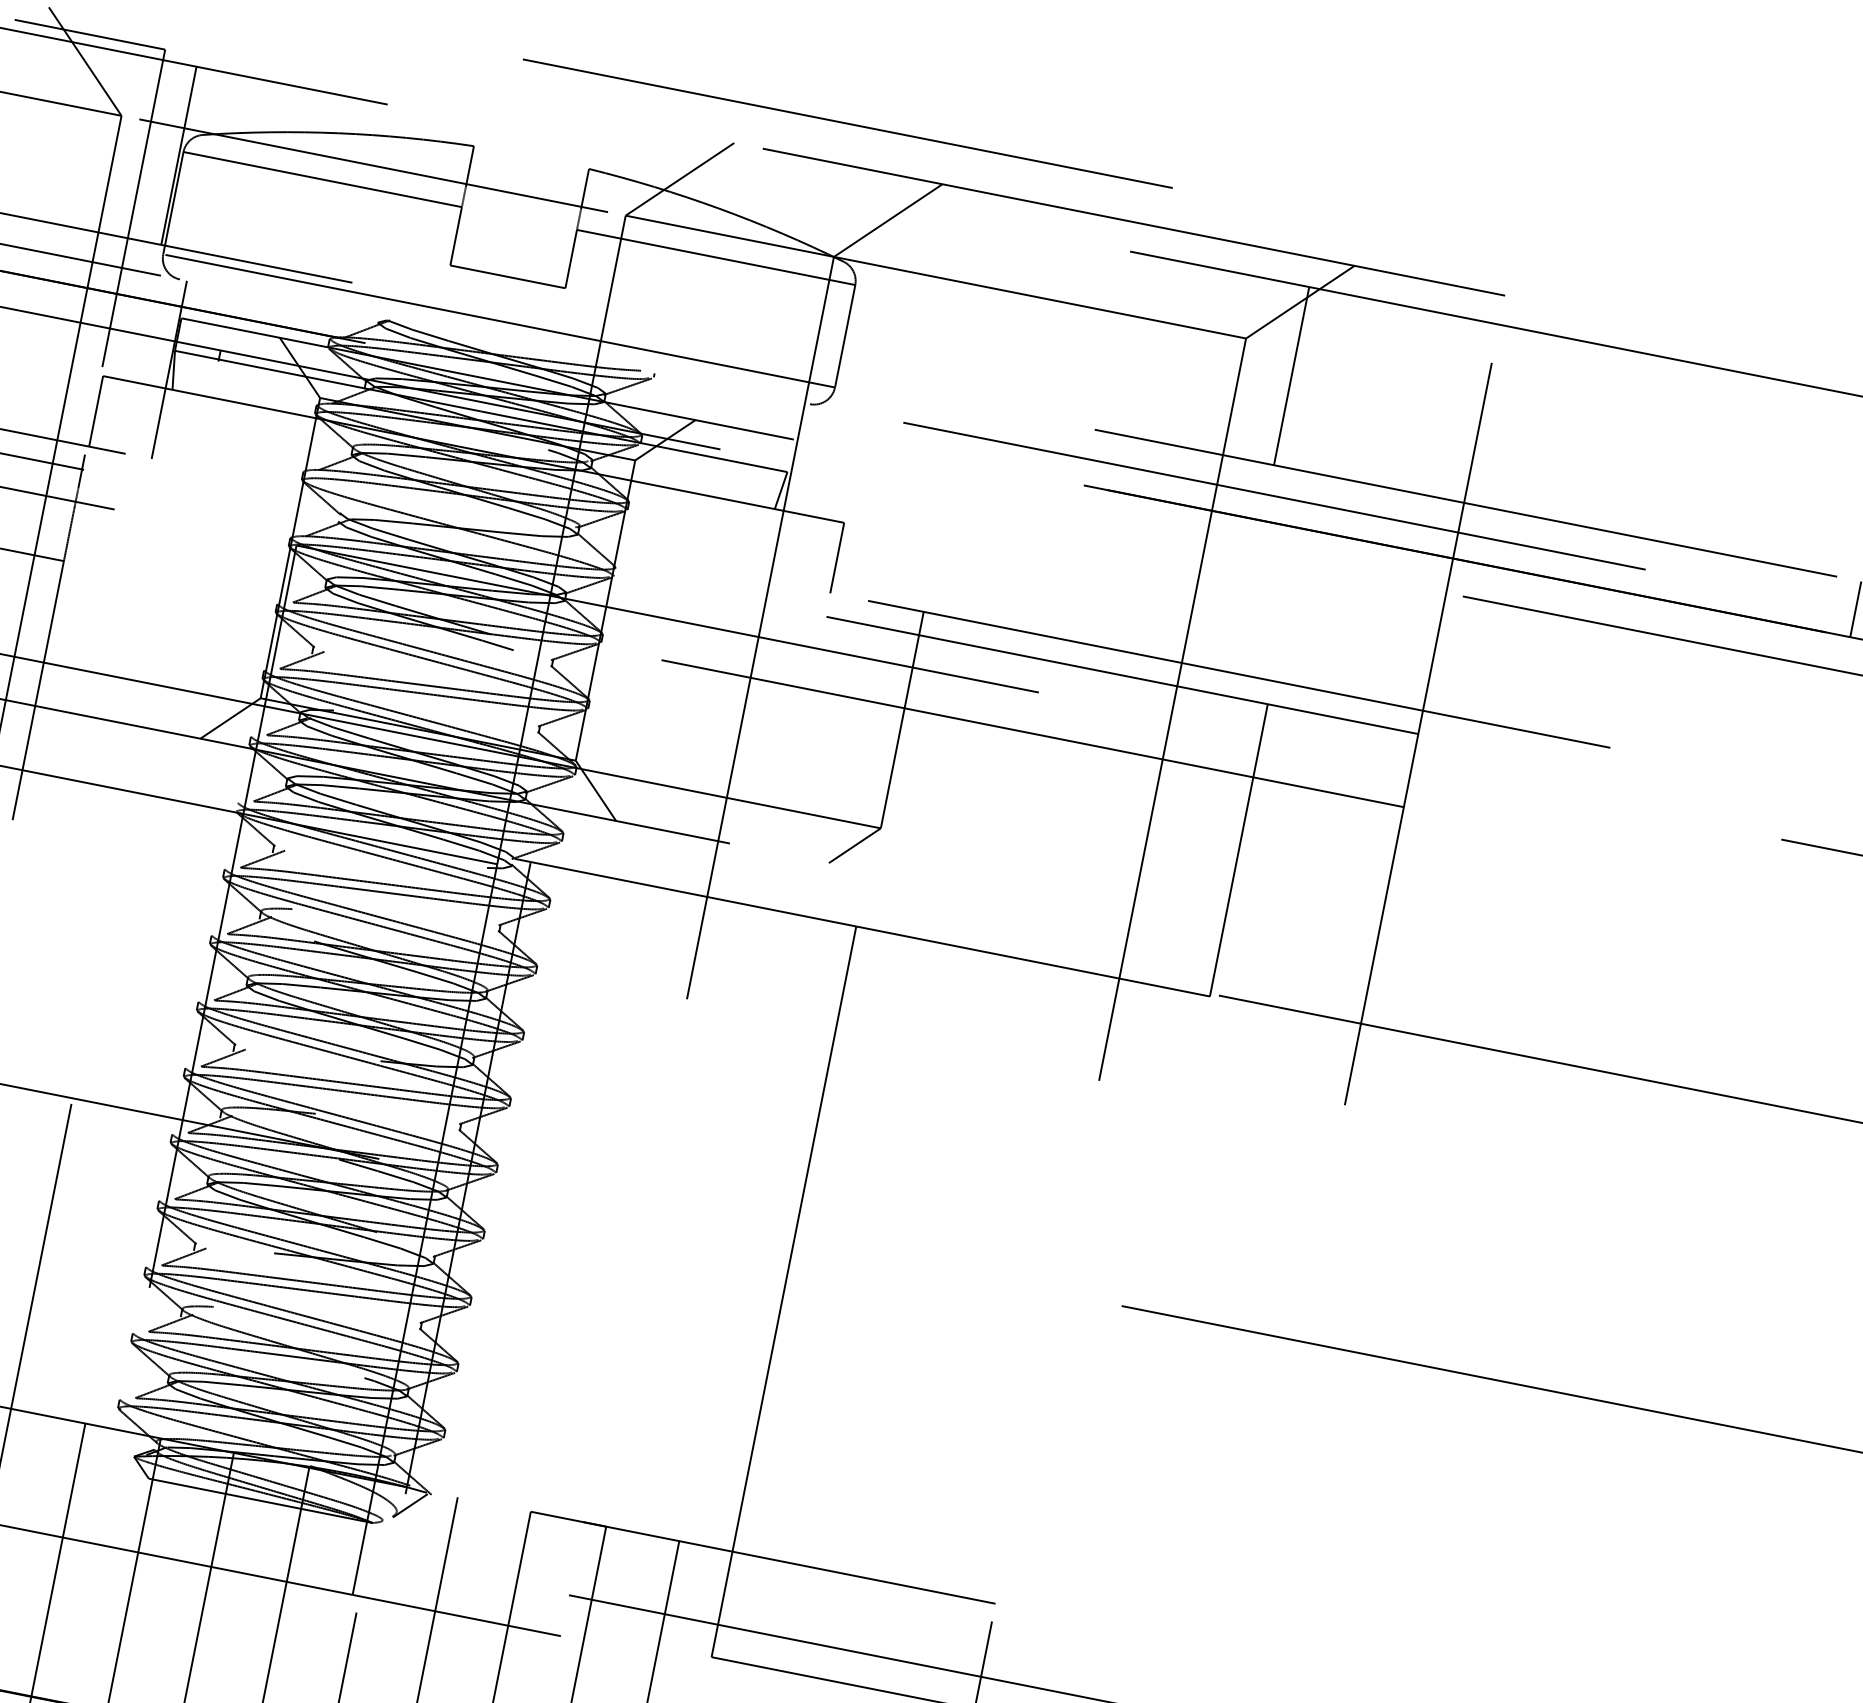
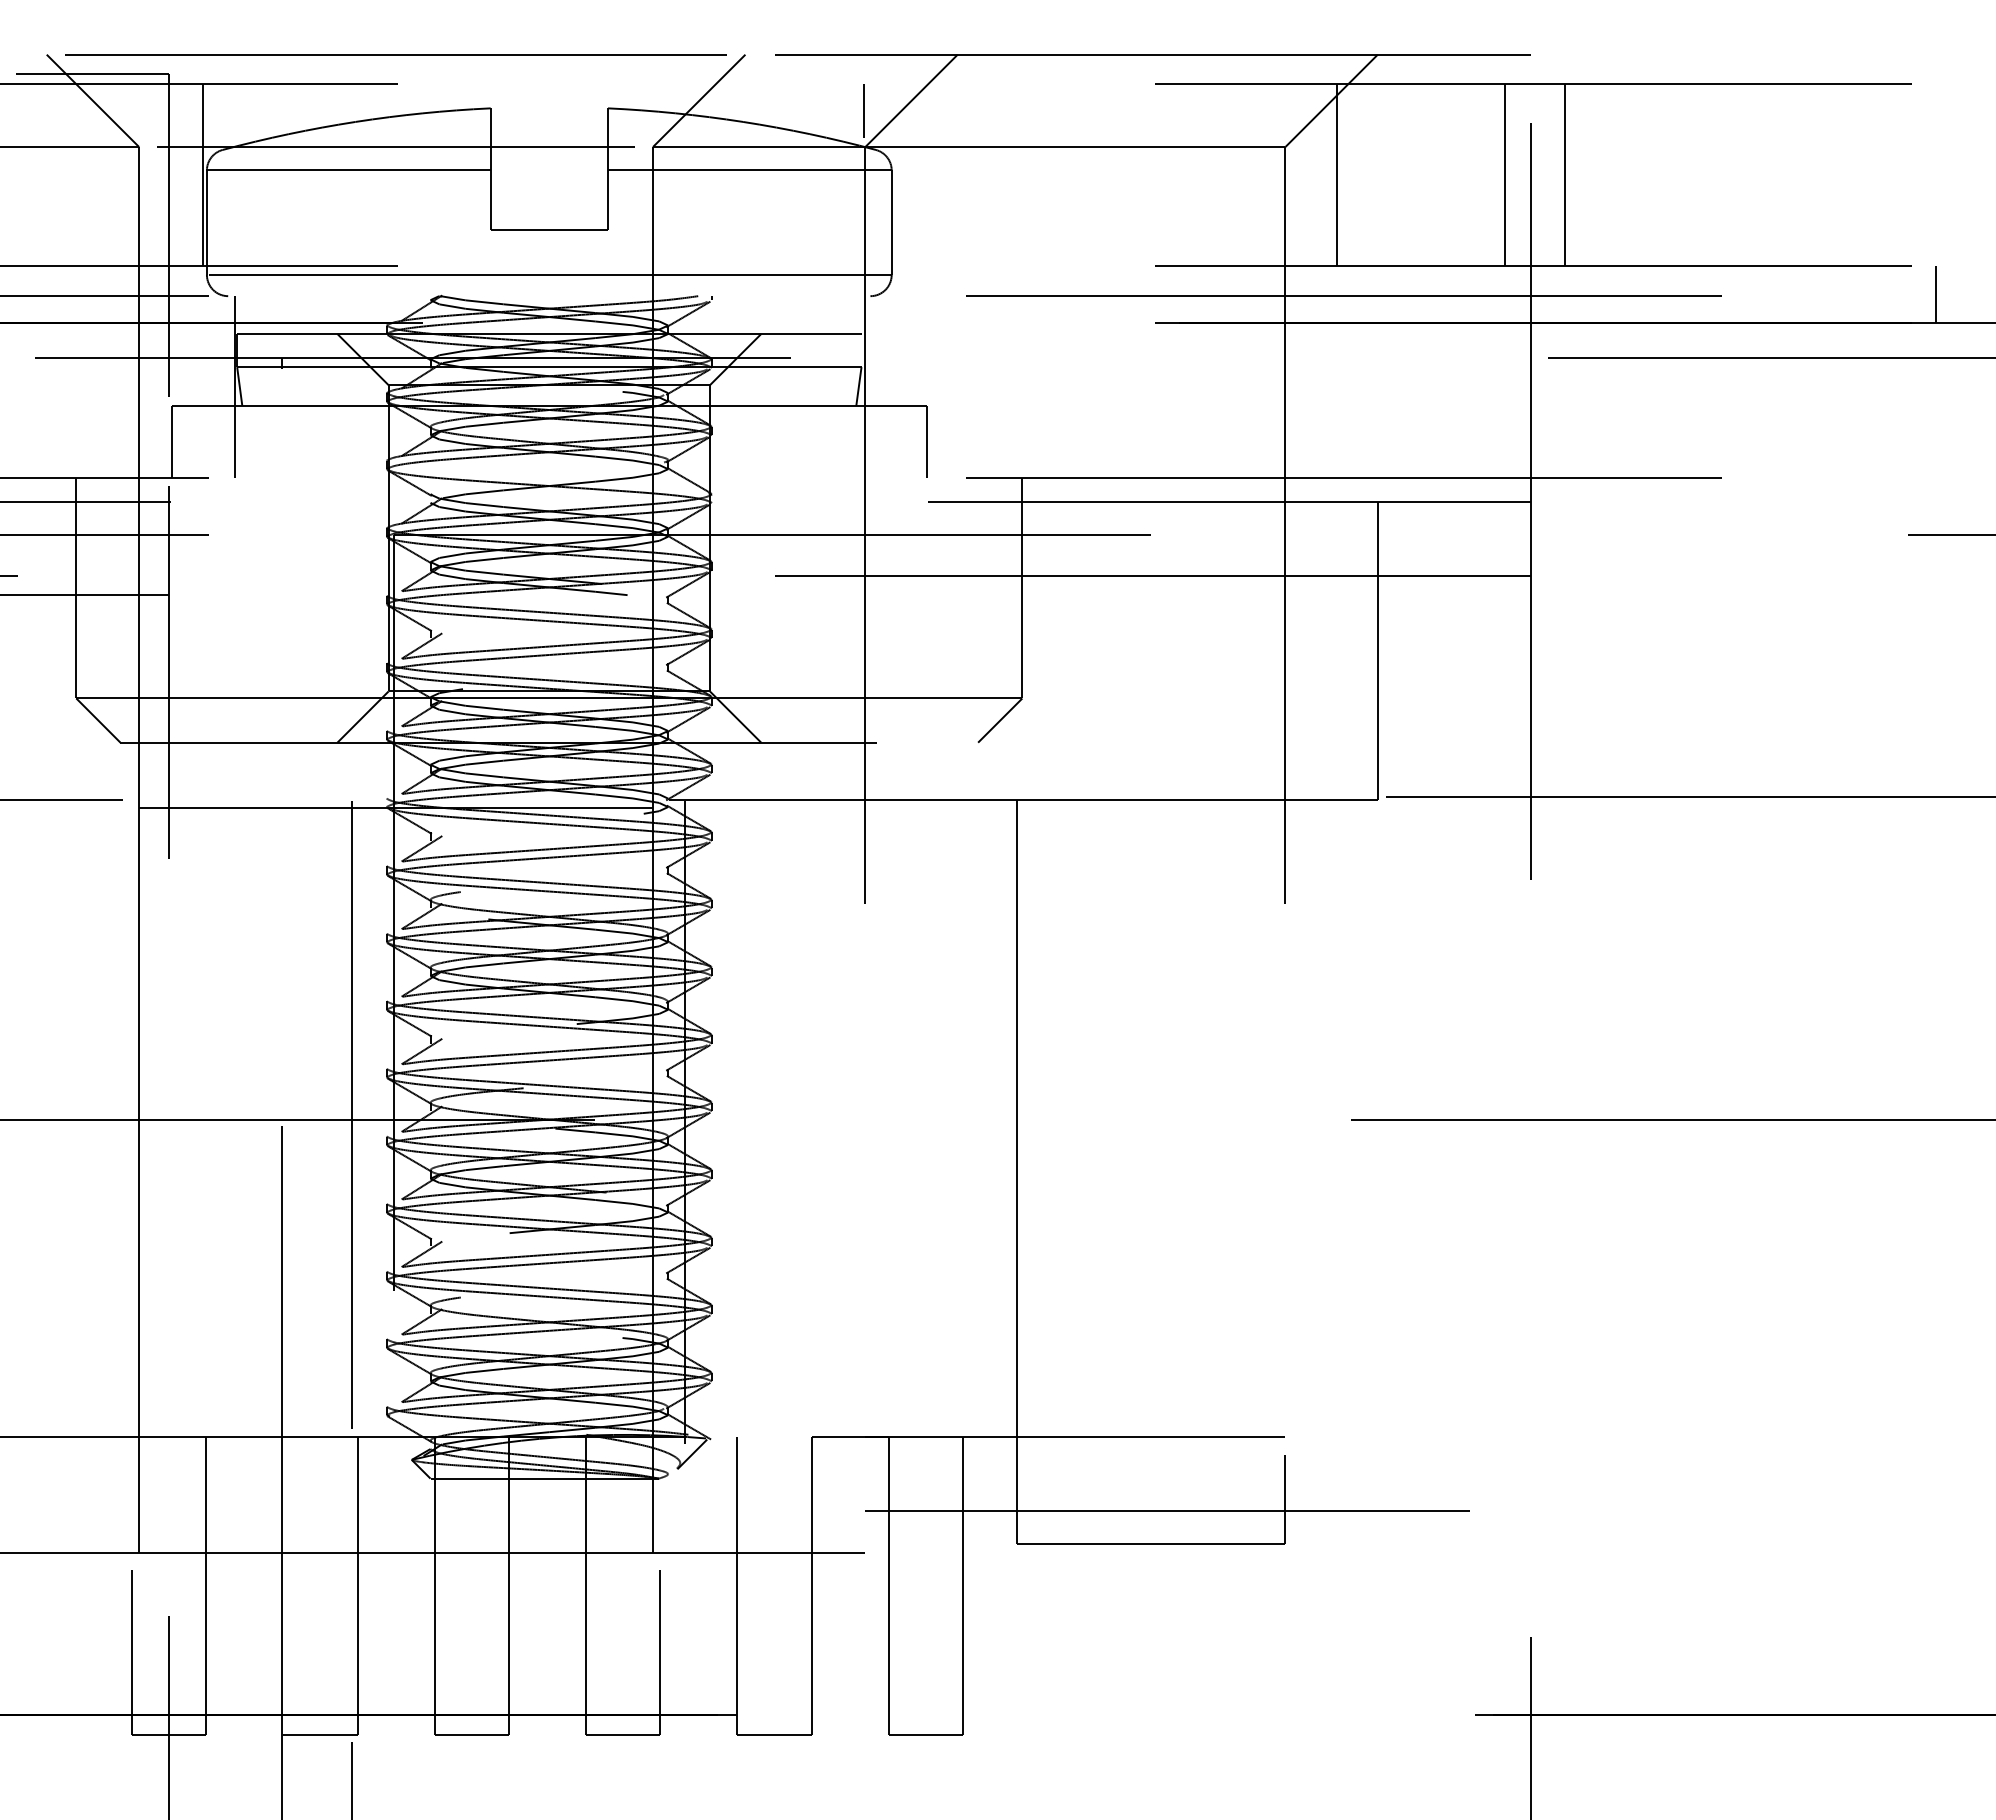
line: (847, 123) -> (395, 54), moved
line: (840, 221) -> (864, 111), added
line: (1455, 407) -> (1504, 174), added
line: (1515, 419) -> (1565, 174), added
line: (142, 1106) -> (352, 1114), added

